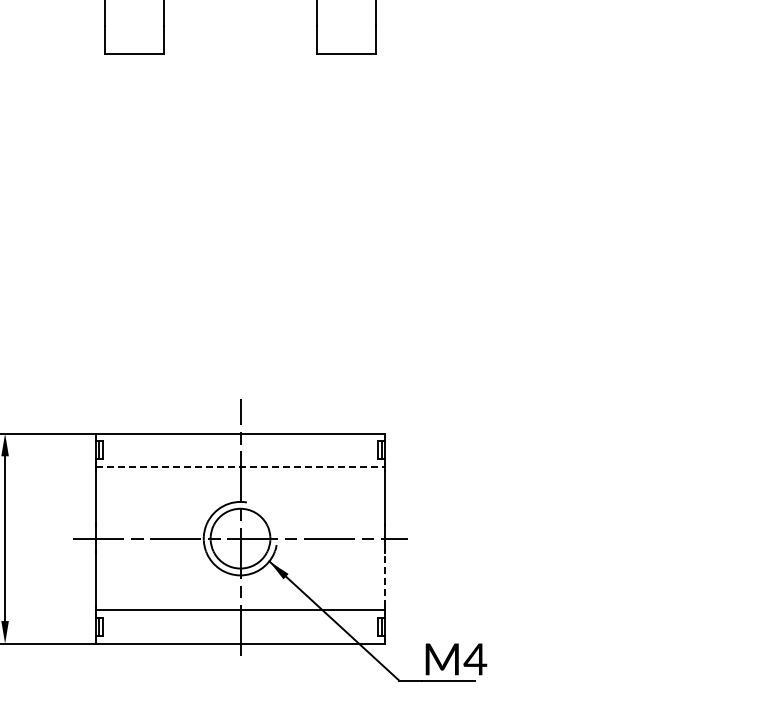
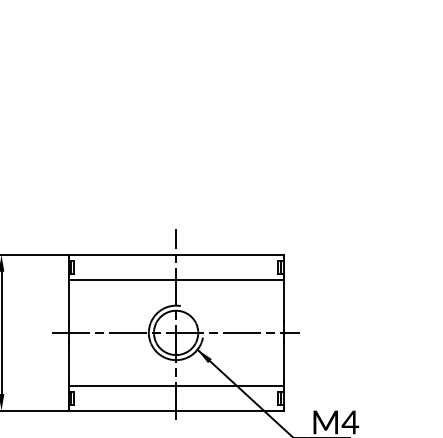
line: (240, 467) -> (176, 280), dashed -> solid
line: (385, 579) -> (283, 363), dashed -> solid

